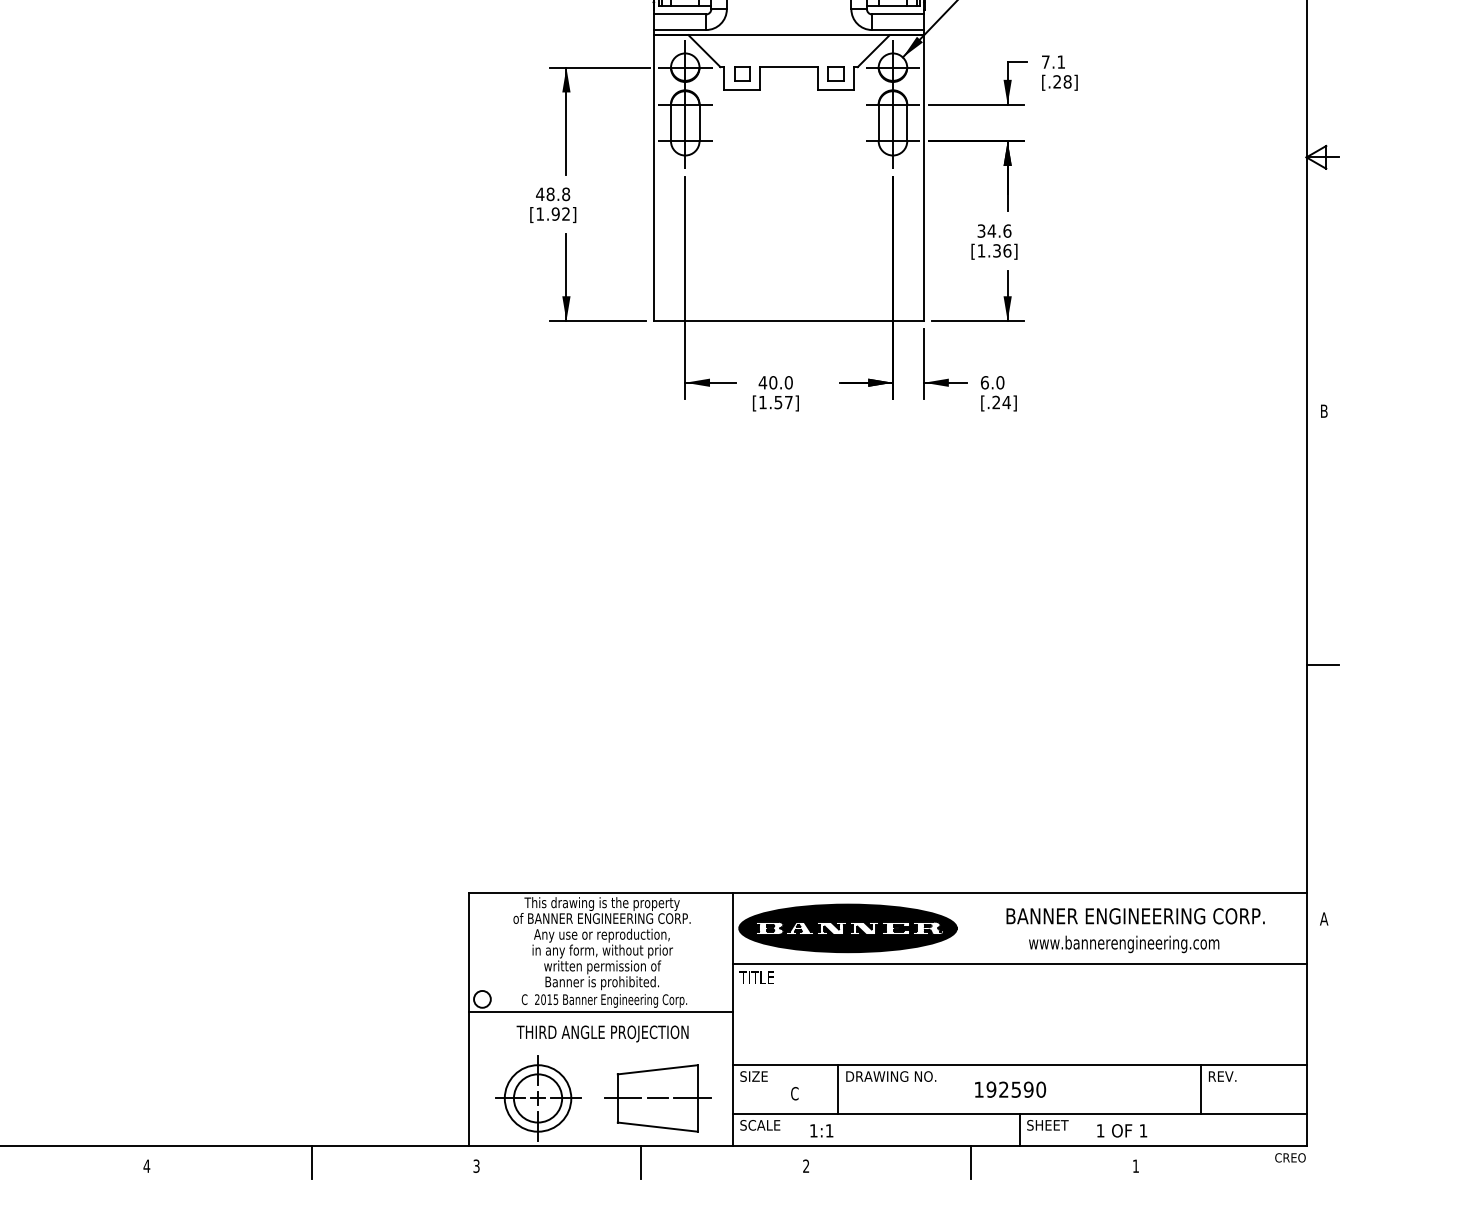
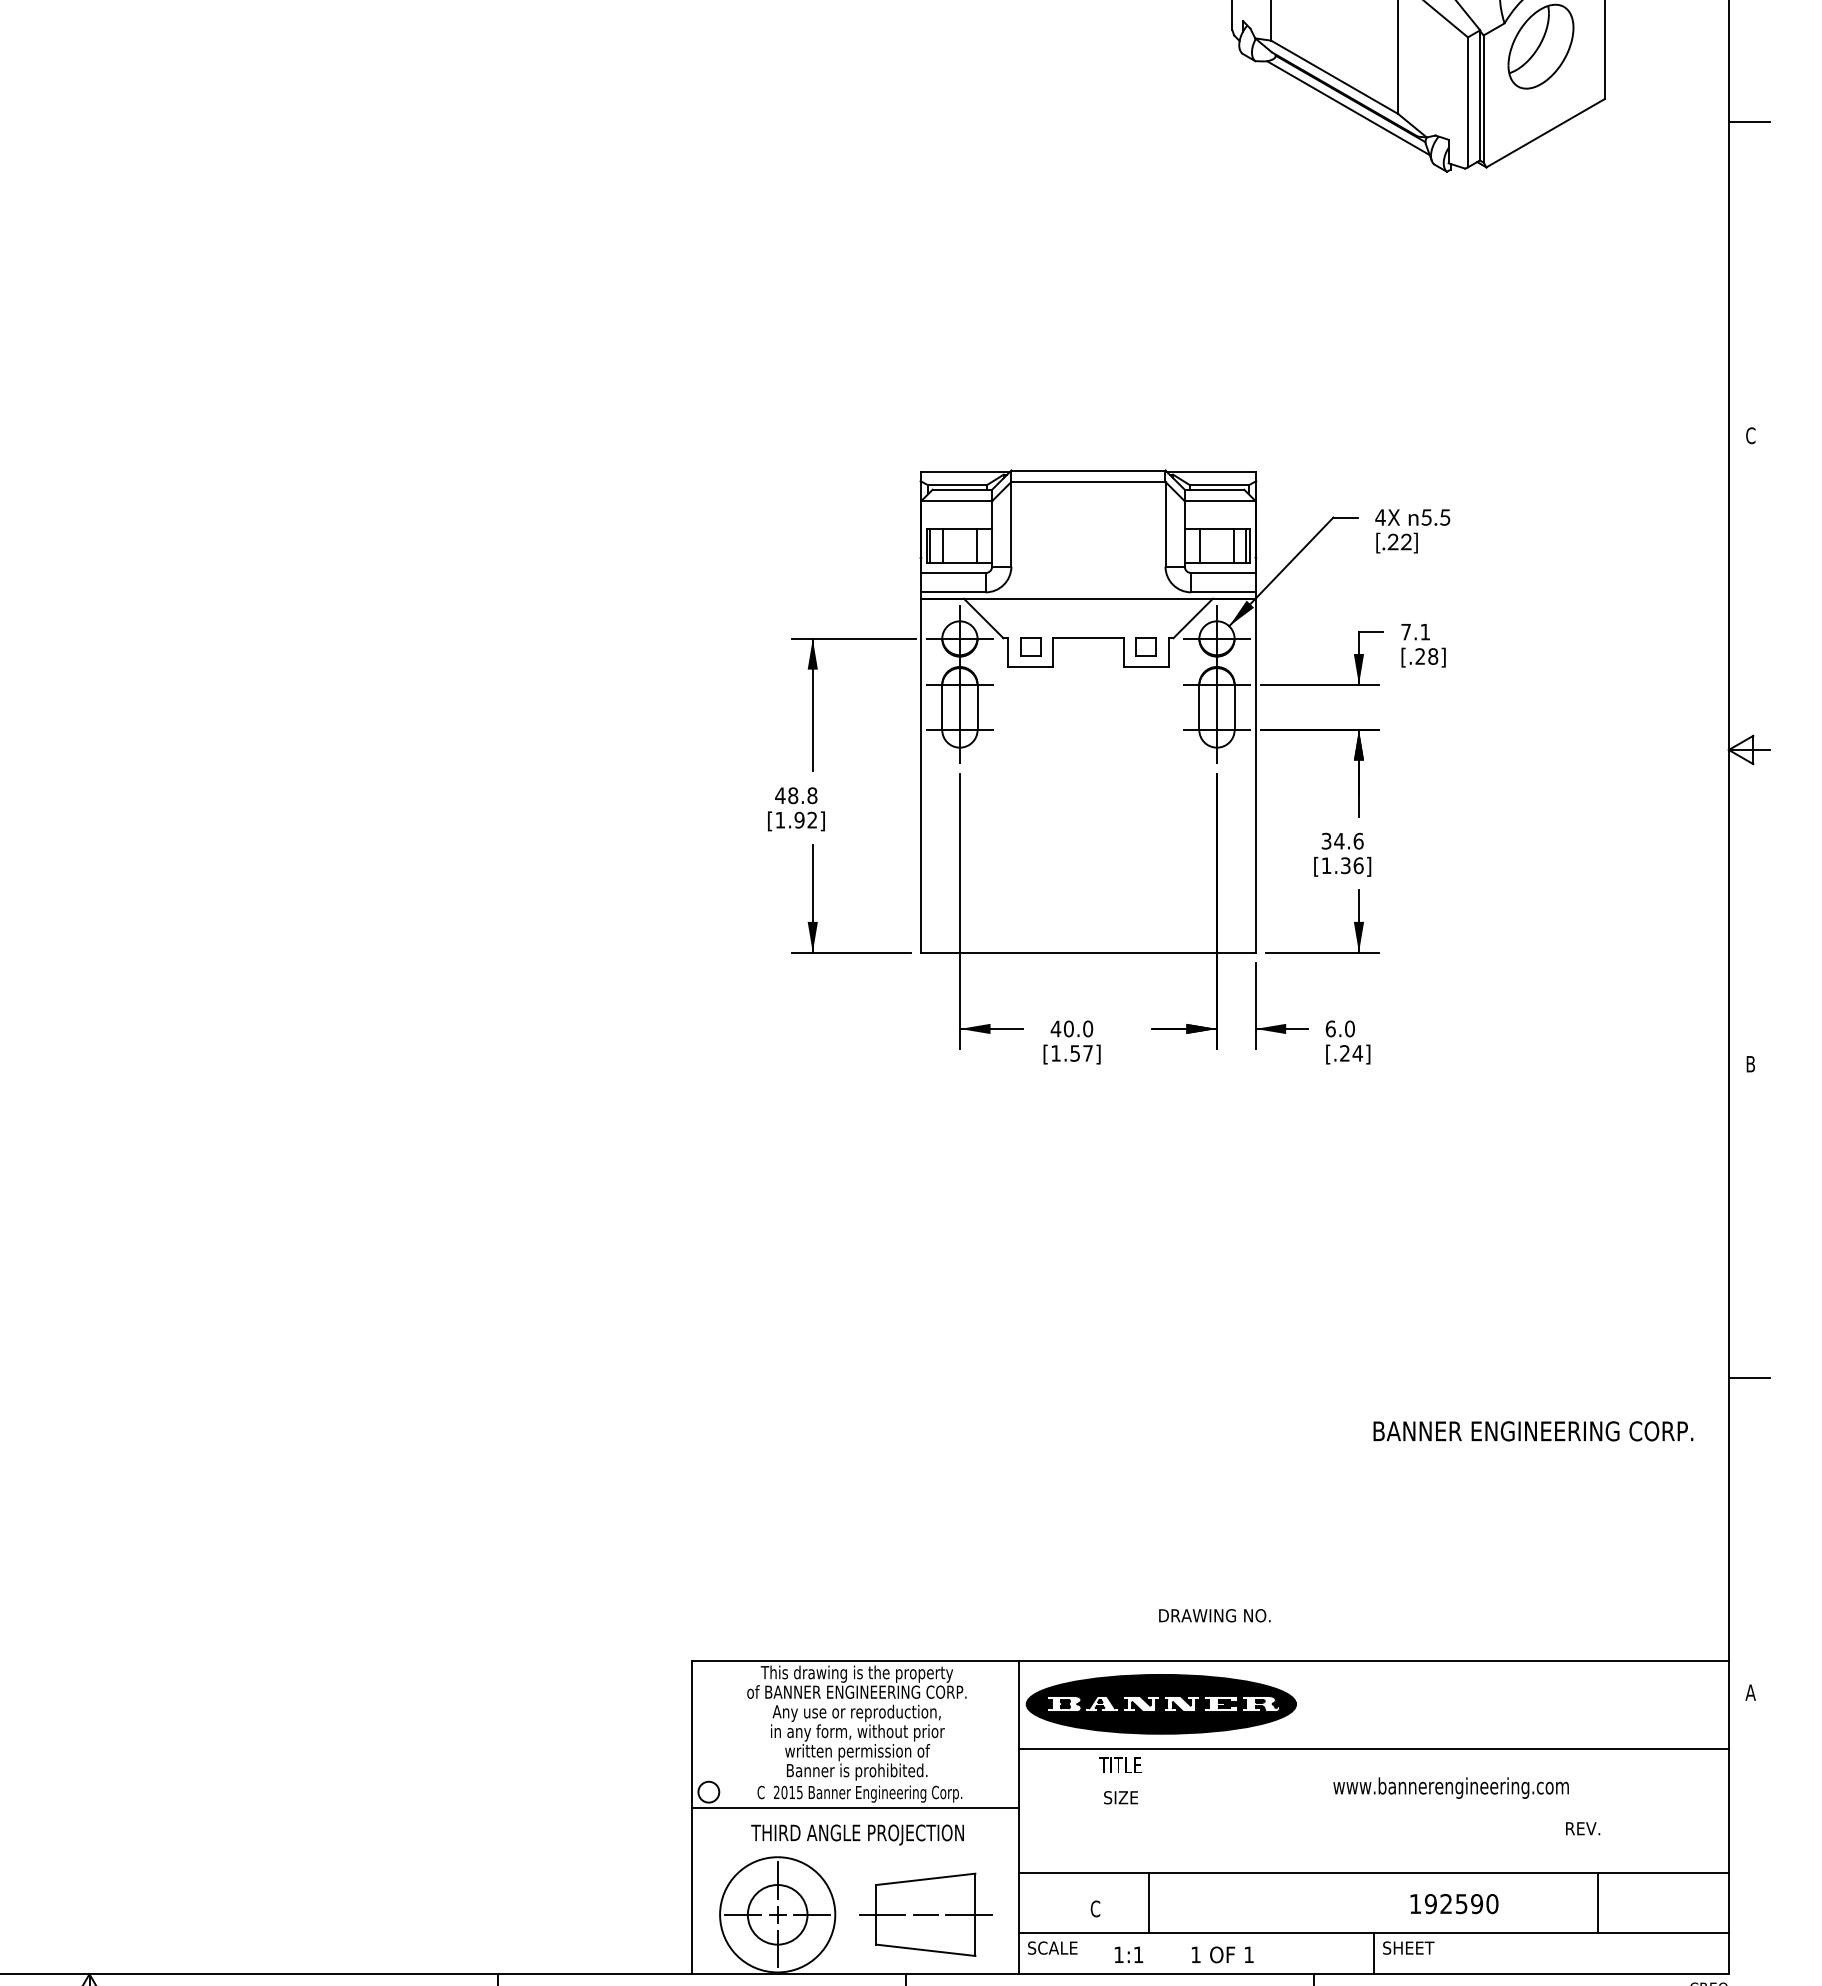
text: (1135, 916) -> (1533, 1431), moved
text: (1123, 943) -> (1450, 1787), moved
text: (756, 977) -> (1120, 1764), moved
text: (754, 1076) -> (1121, 1797), moved
text: (890, 1076) -> (1214, 1615), moved
text: (1223, 1076) -> (1583, 1828), moved
text: (1010, 1090) -> (1454, 1904), moved
circle: (537, 1098) -> (777, 1914), size x1.4
text: (1122, 1130) -> (1222, 1954), moved

